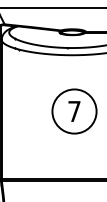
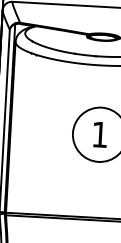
text: (74, 111) -> (100, 134), 7 -> 1

